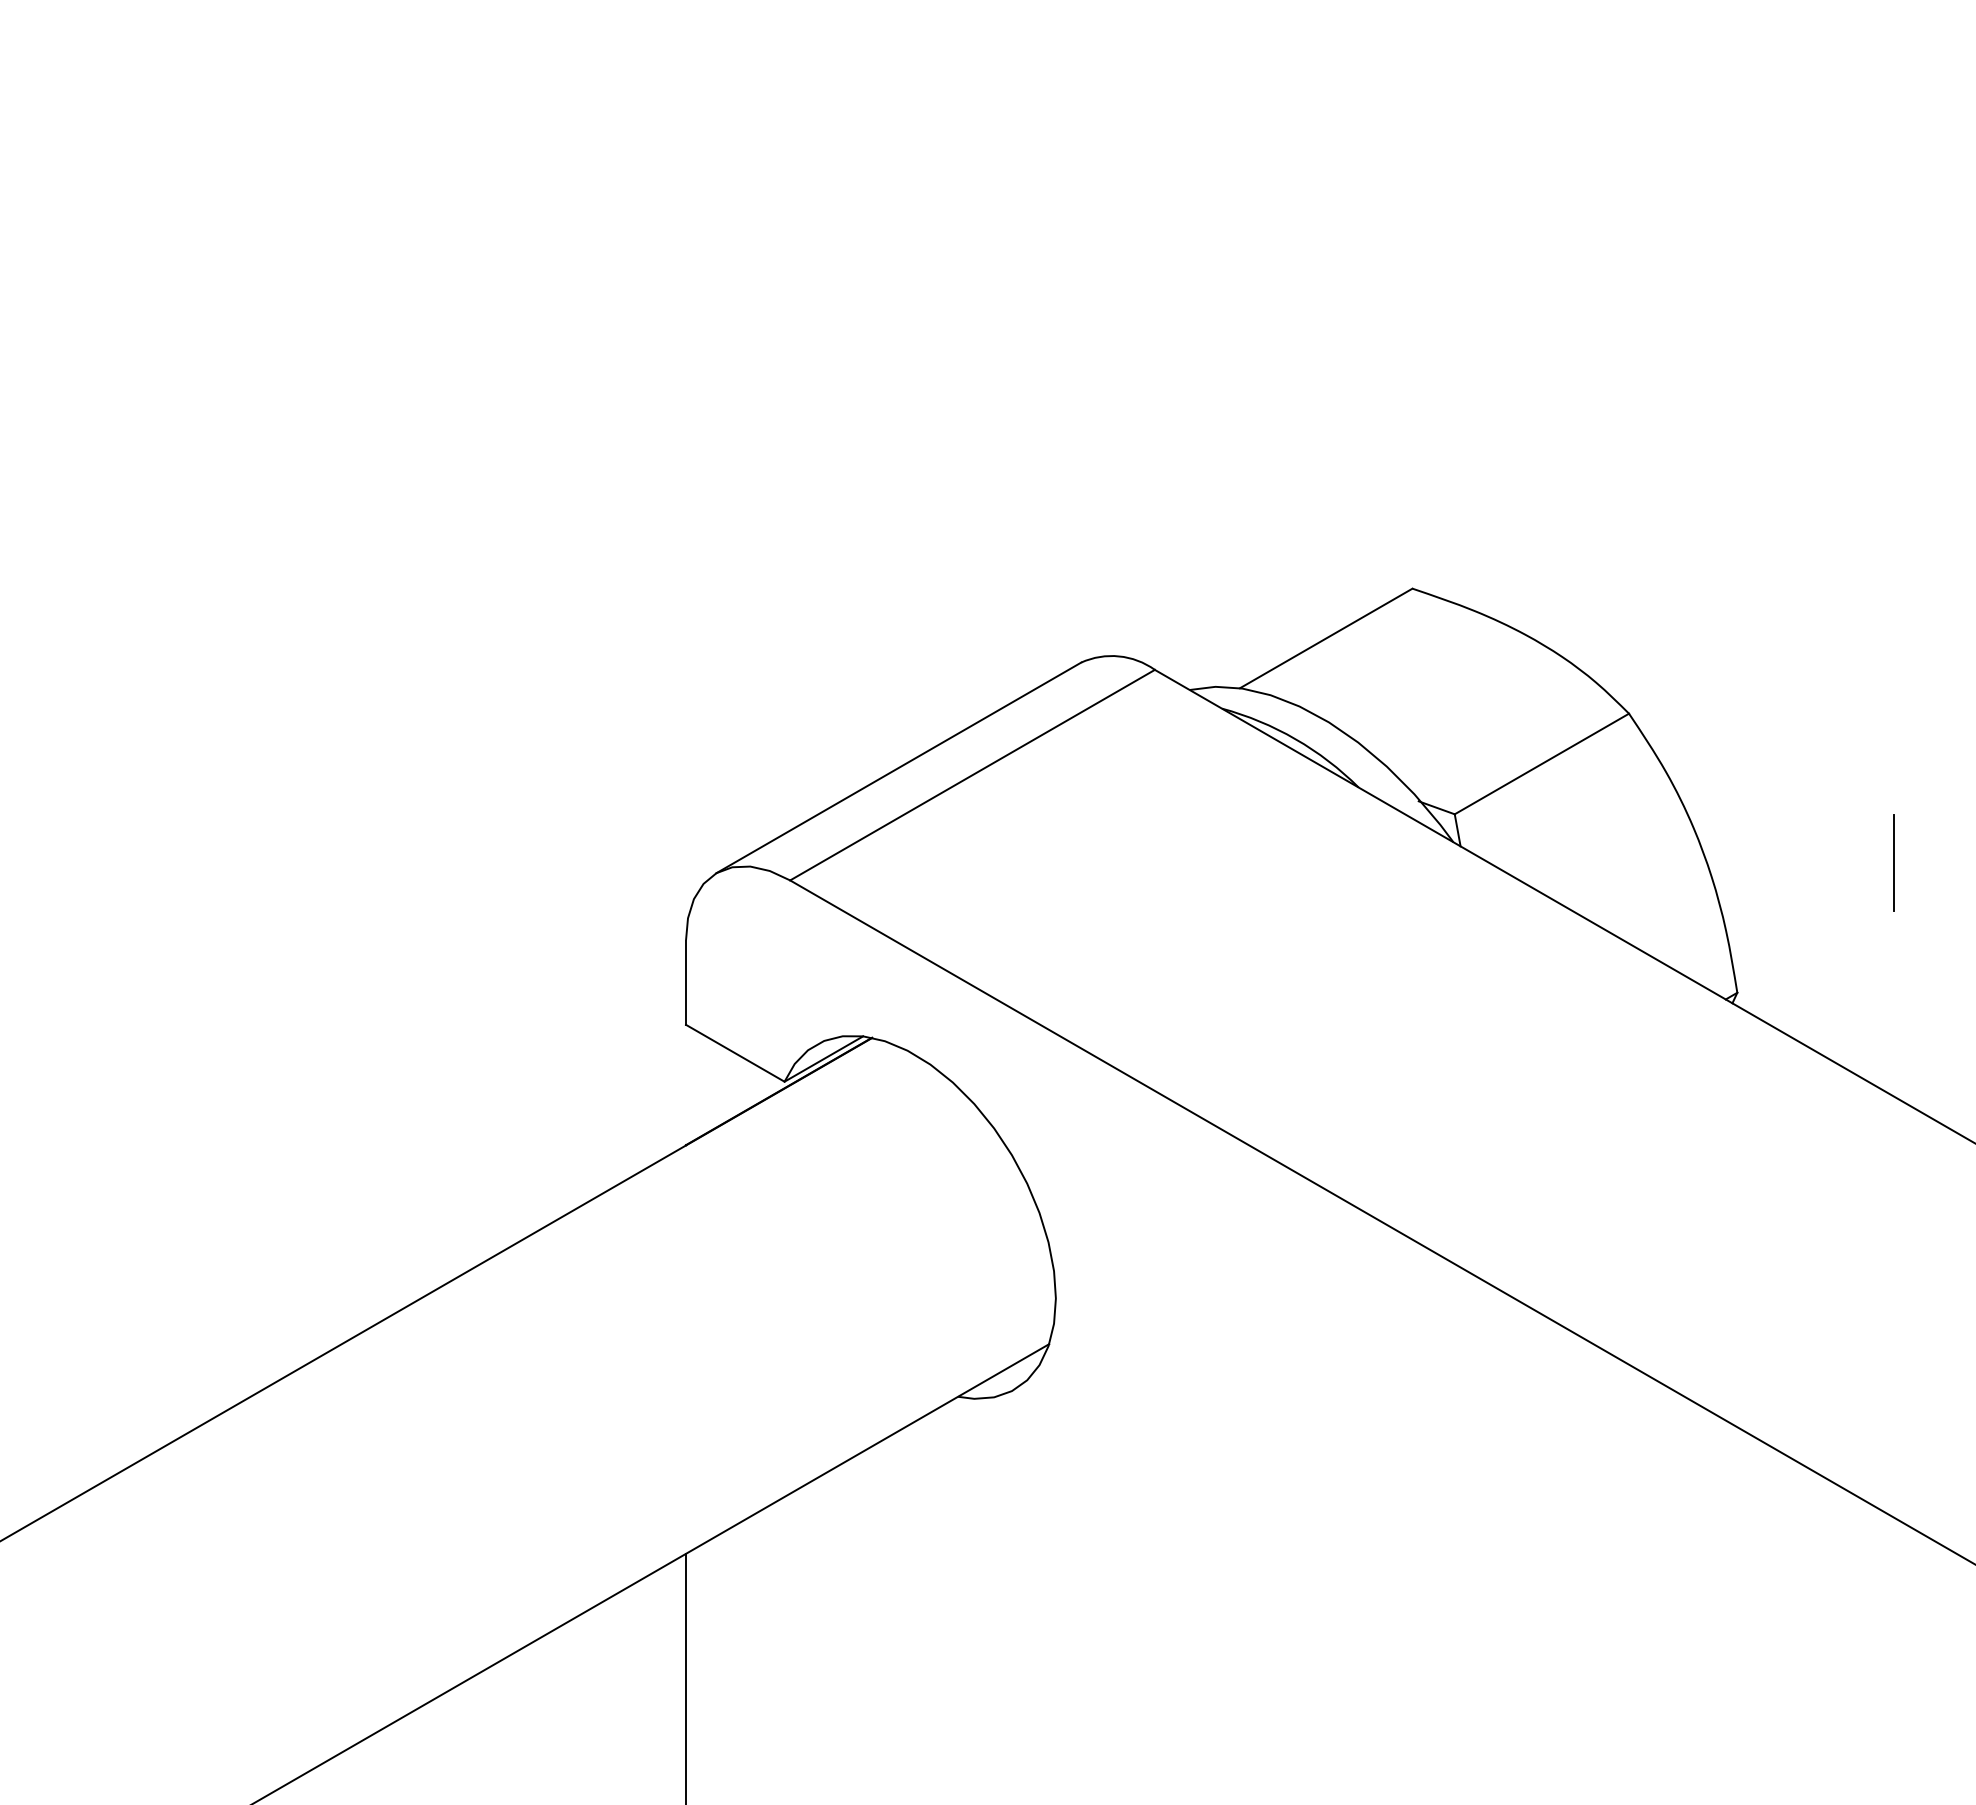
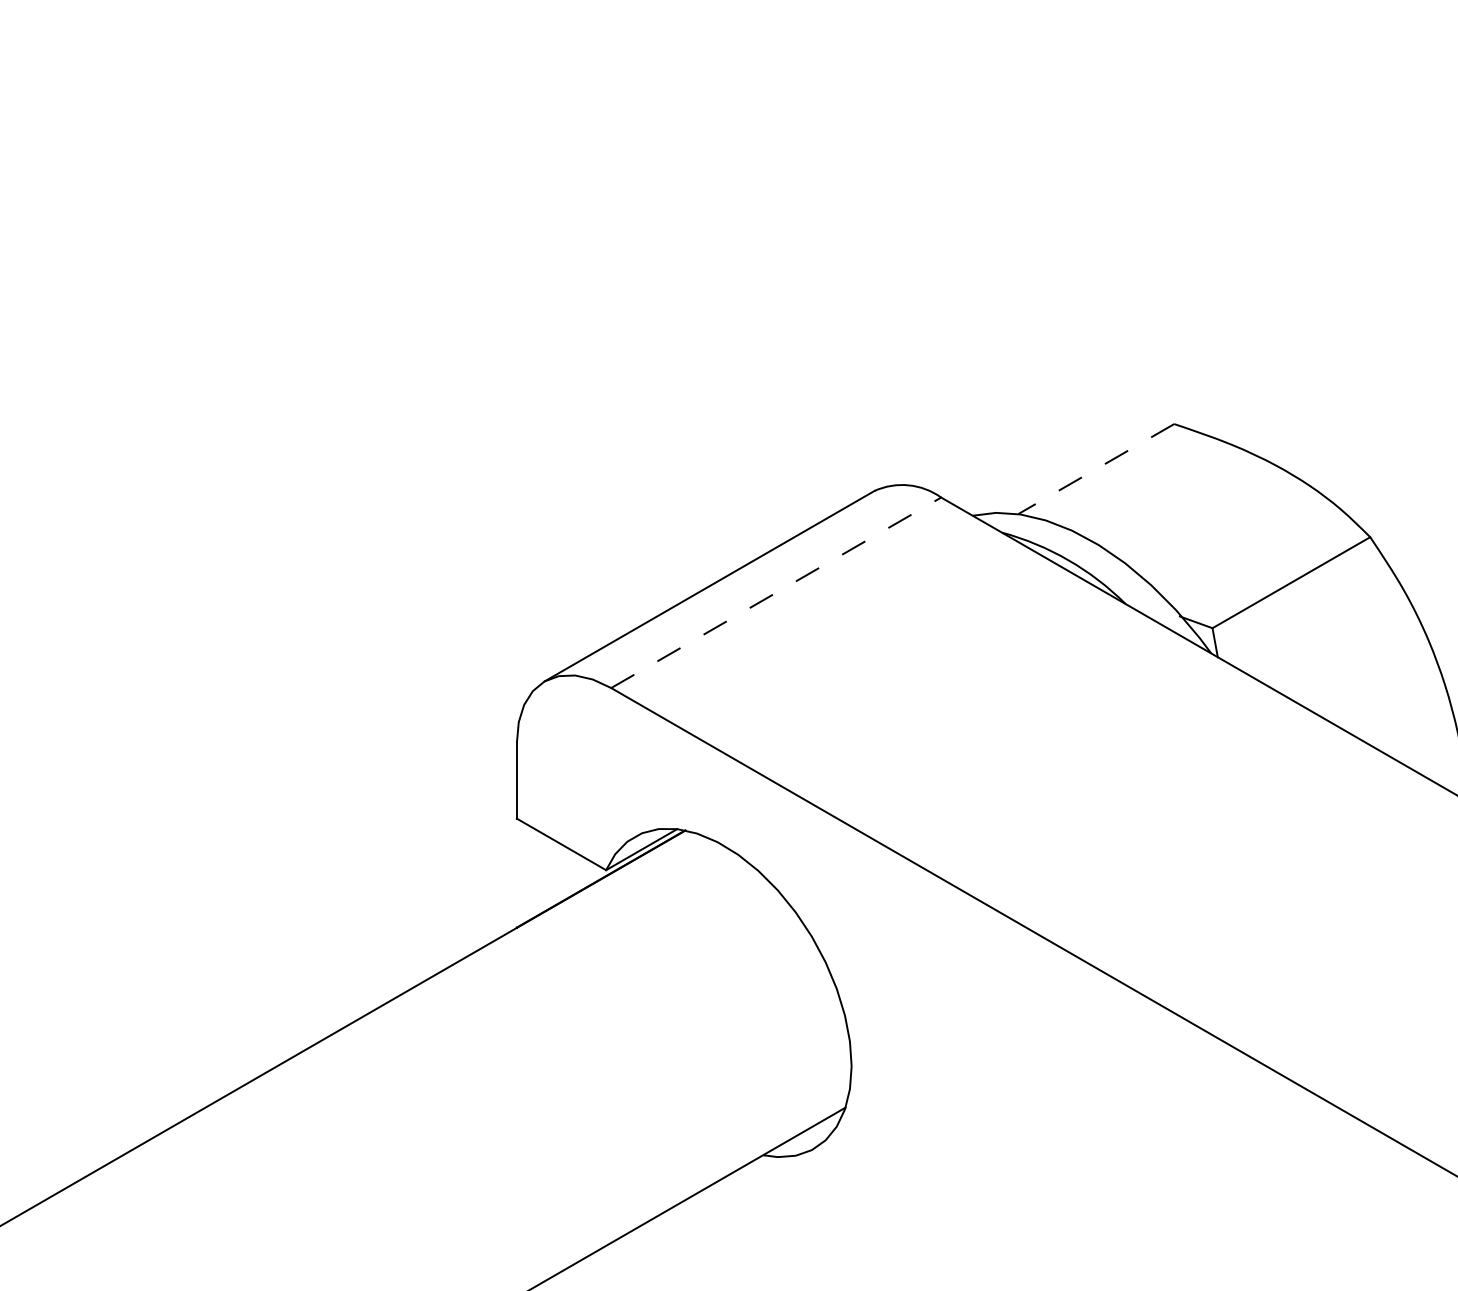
line: (1326, 638) -> (1096, 469), solid -> dashed
line: (972, 775) -> (776, 593), solid -> dashed

